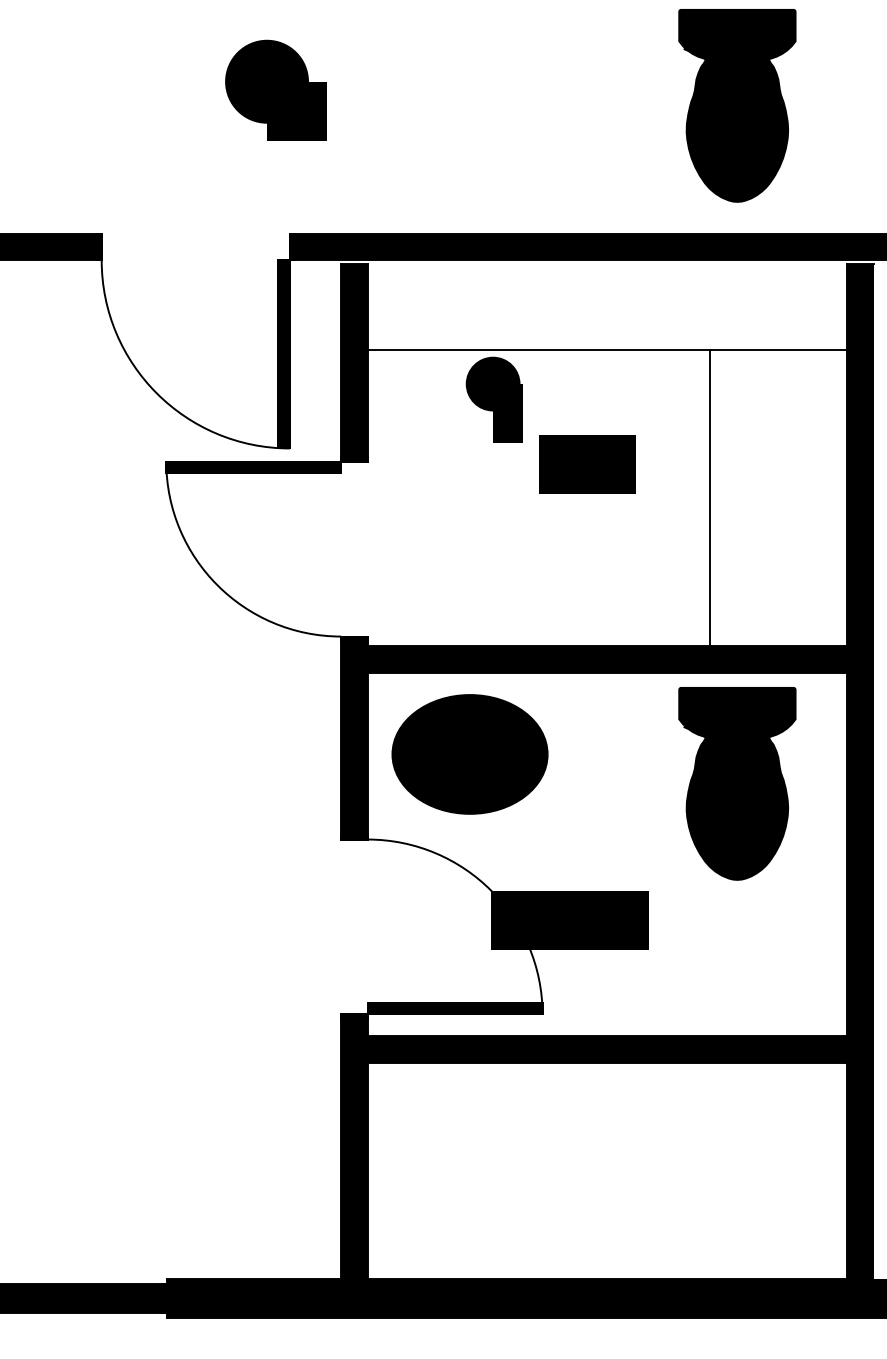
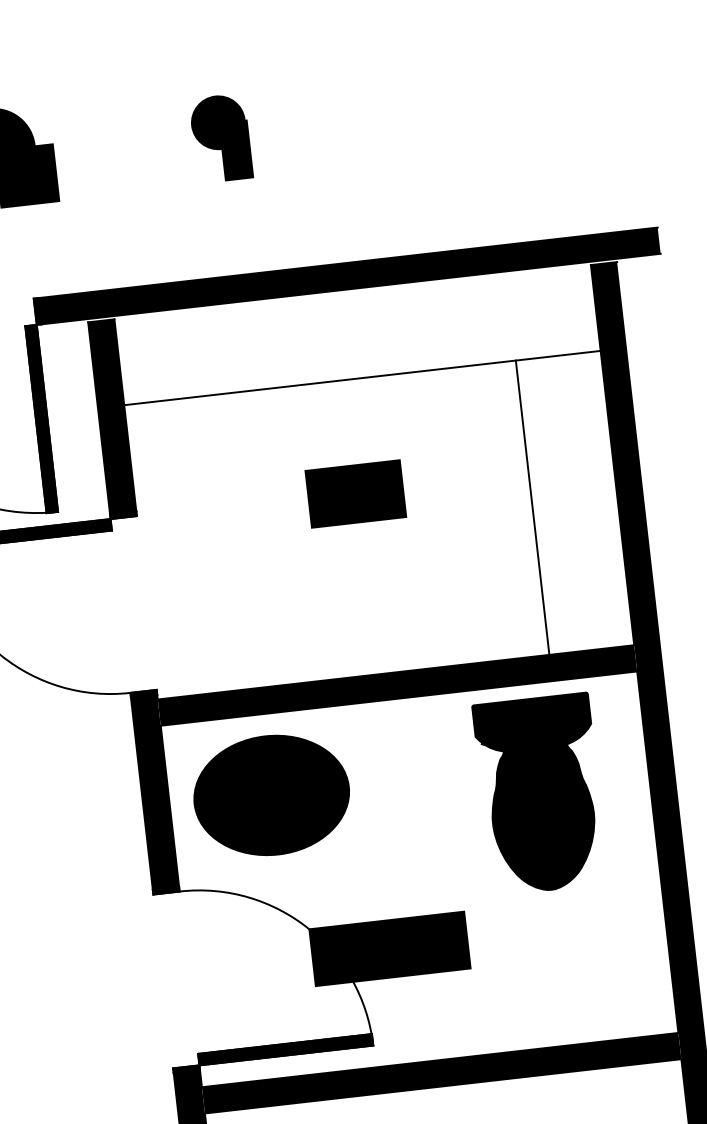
part: (737, 105) -> (464, 120), removed
part: (493, 399) -> (220, 138), moved
line: (709, 498) -> (532, 508), moved

